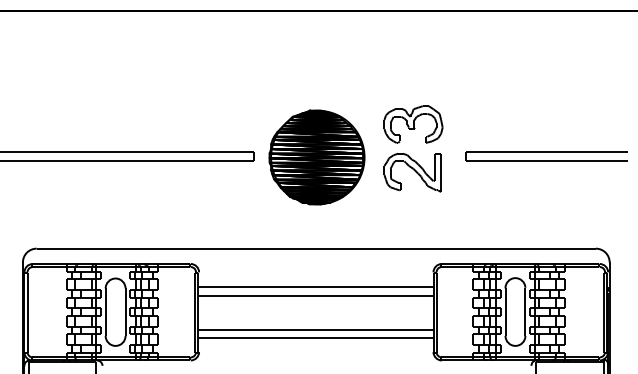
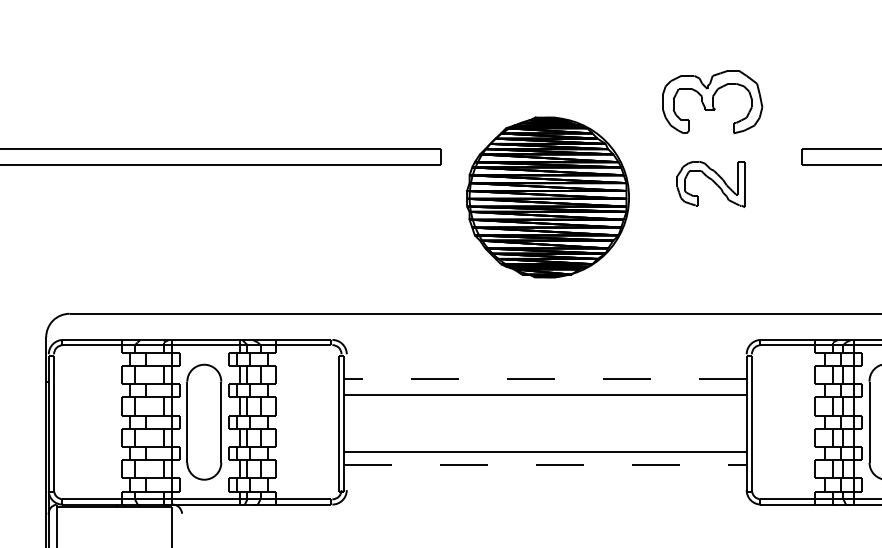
part: (316, 157) -> (547, 197), moved
part: (412, 172) -> (710, 183), size x0.7
line: (315, 286) -> (545, 378), solid -> dashed
line: (315, 337) -> (545, 465), solid -> dashed

